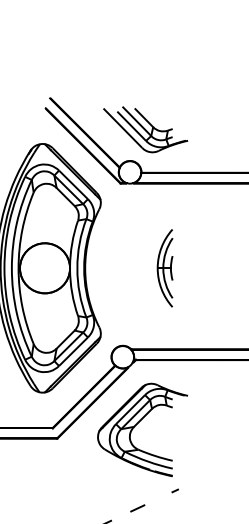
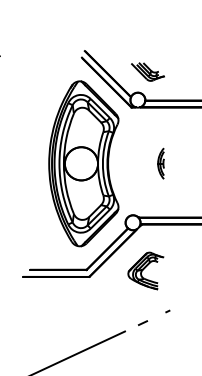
part: (144, 129) -> (147, 71), size x0.6
part: (164, 267) -> (160, 163), size x0.6
part: (141, 429) -> (145, 270), size x0.6

